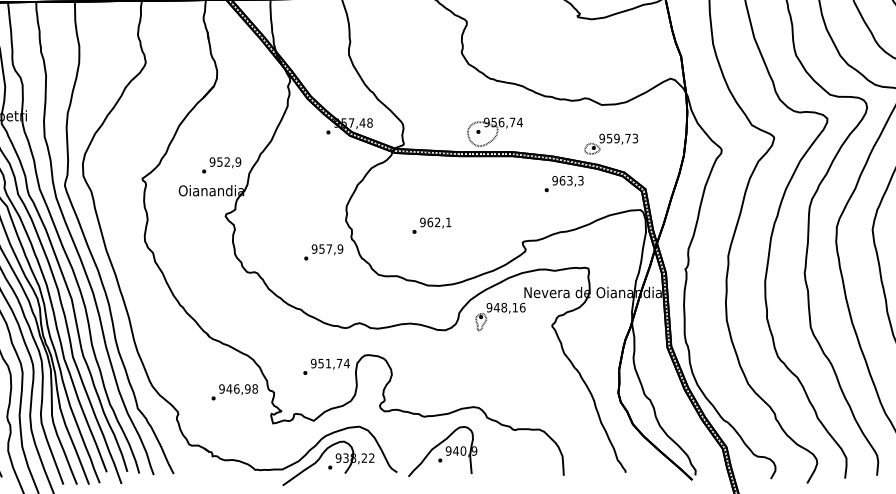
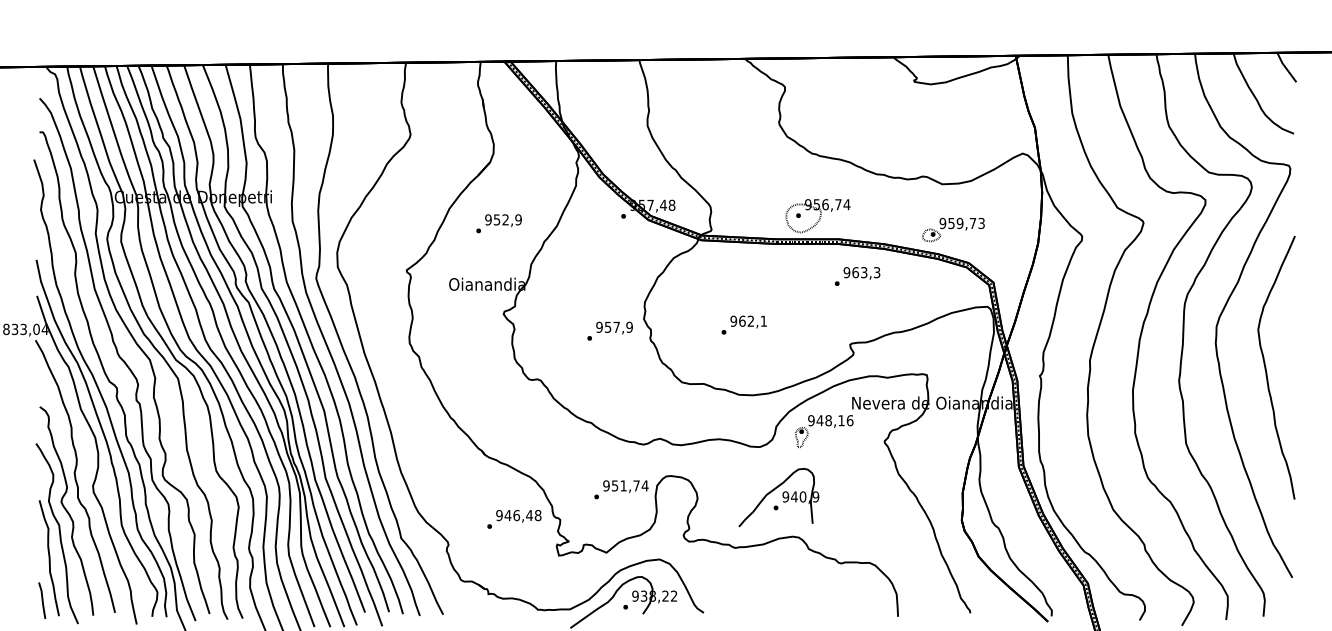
text: (221, 165) -> (498, 223), moved
text: (564, 184) -> (857, 276), moved
text: (323, 251) -> (609, 330), moved
text: (247, 388) -> (529, 515), 946,98 -> 946,48
part: (442, 451) -> (778, 497), moved

